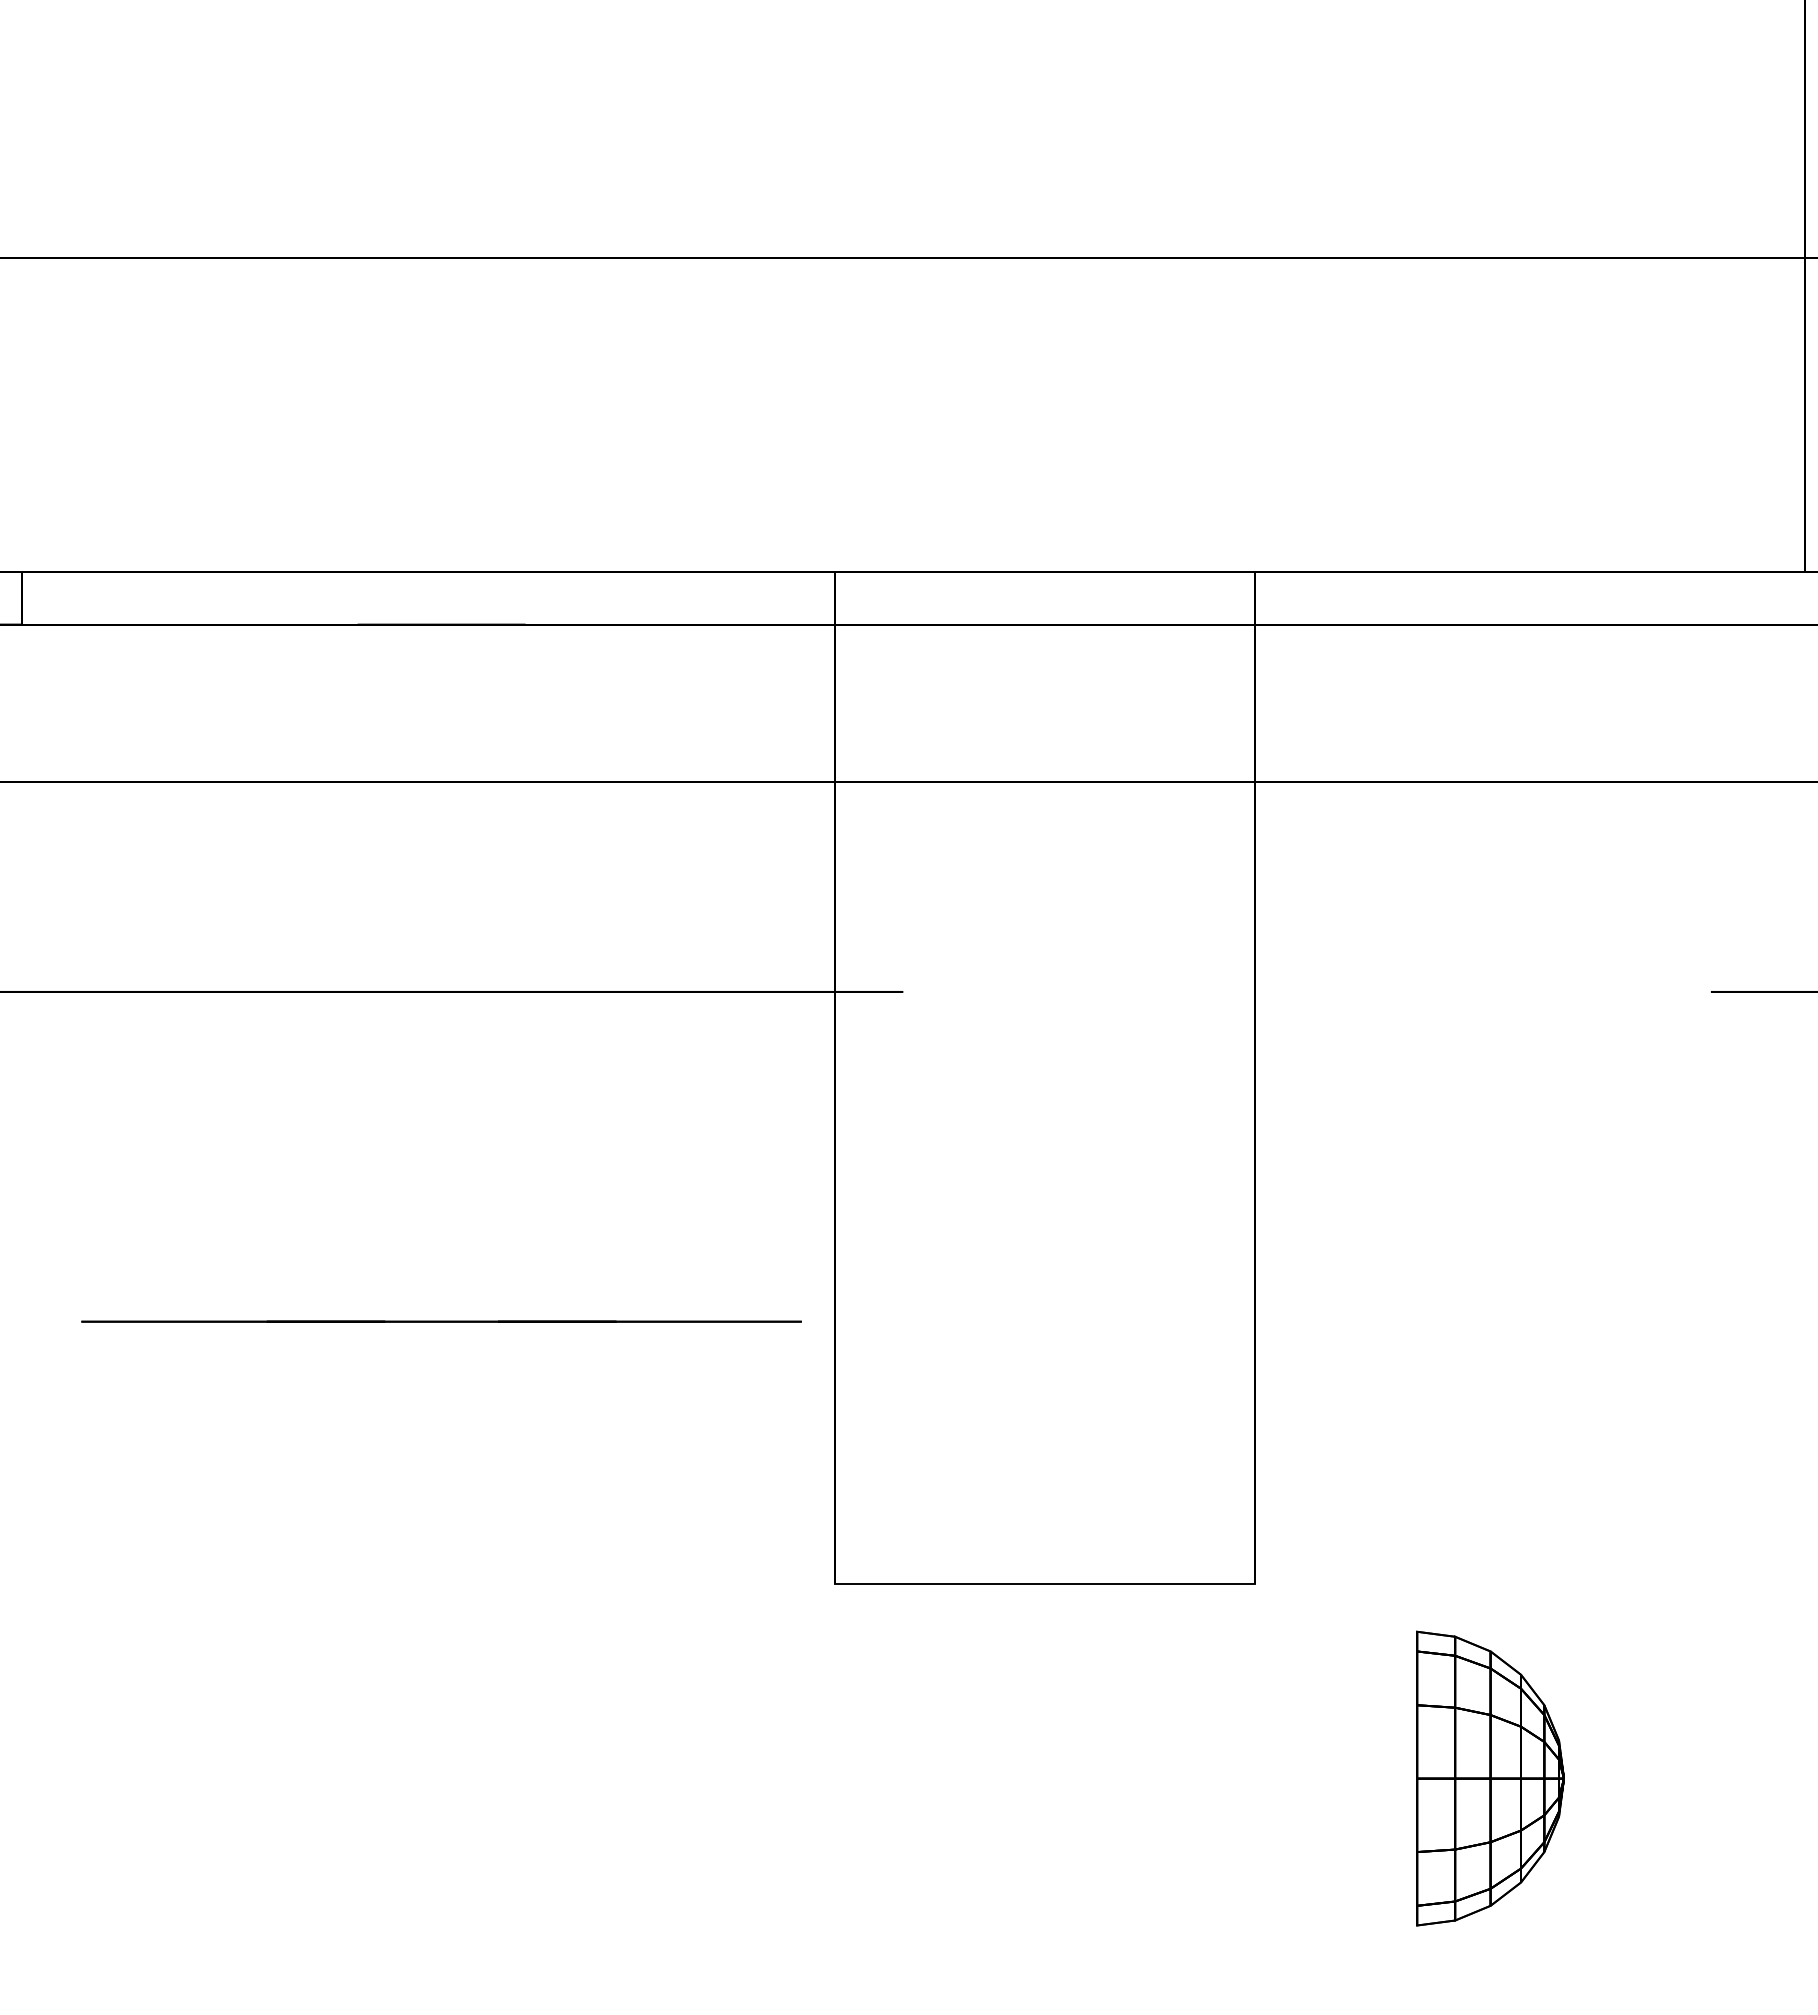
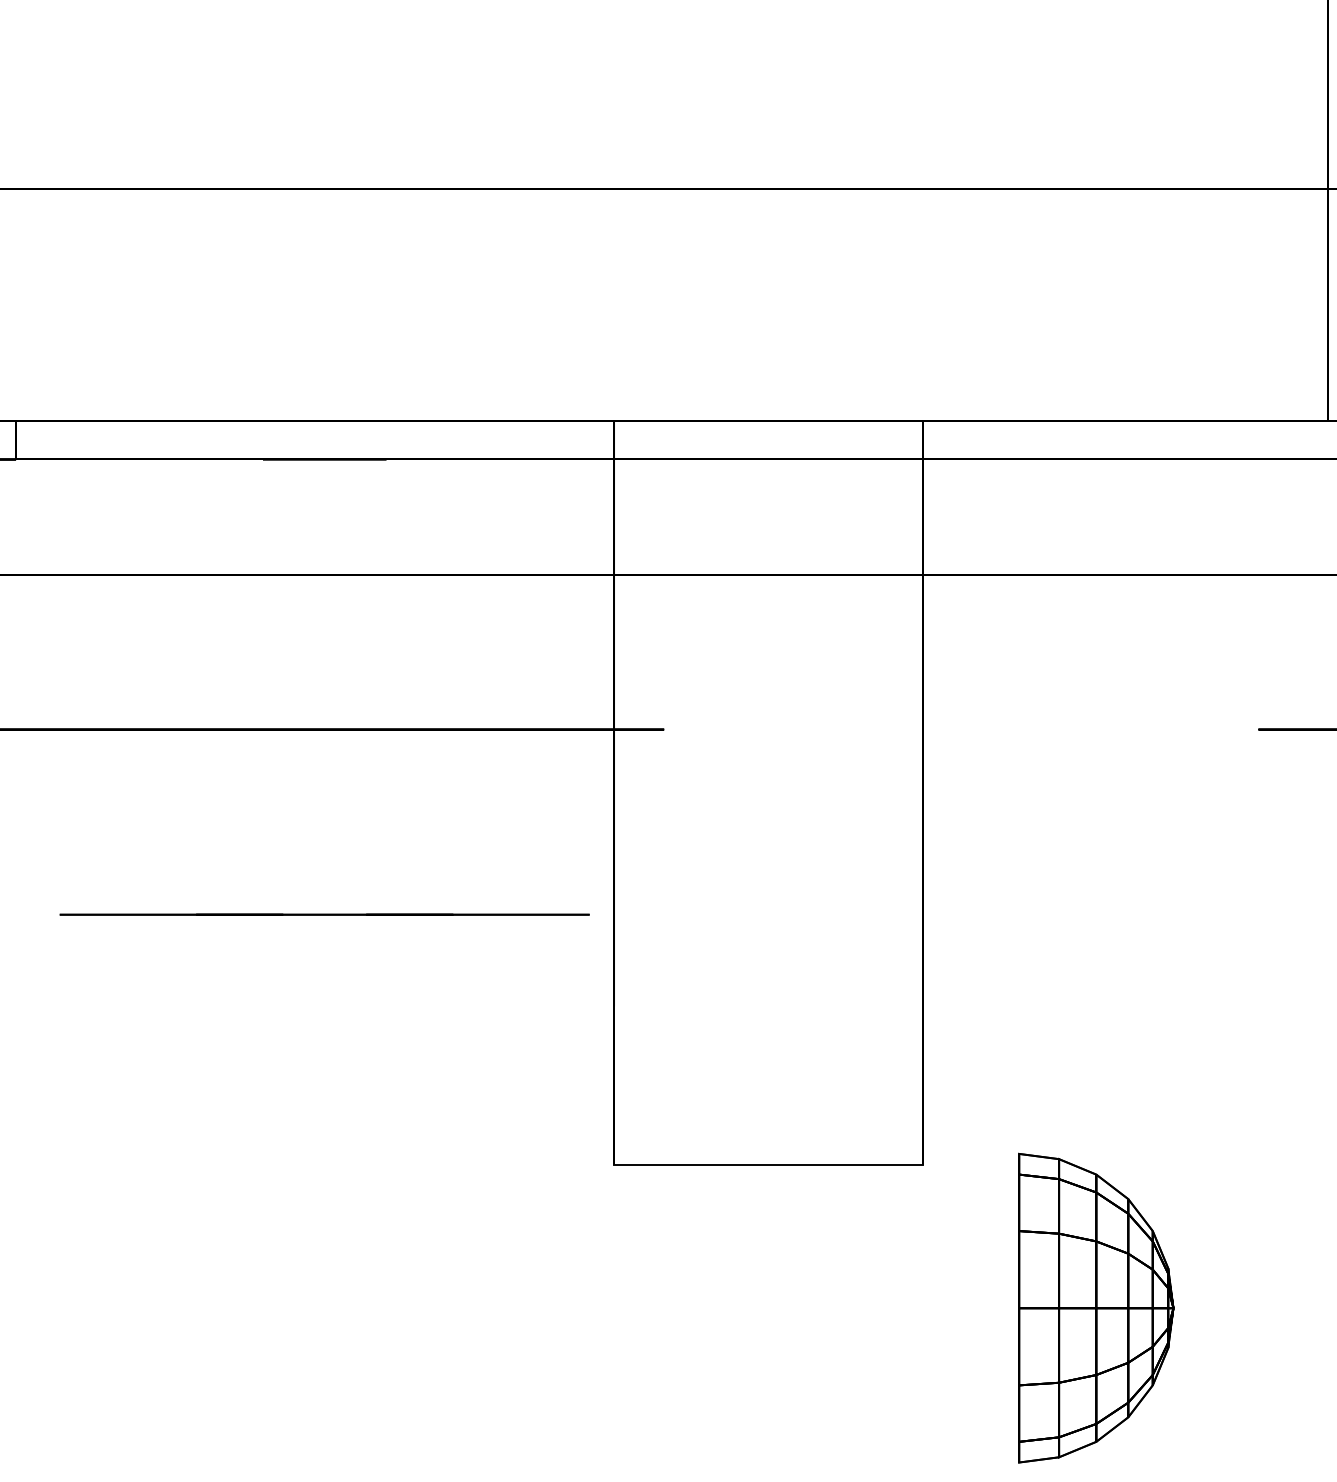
line: (441, 1321) -> (324, 914), moved
part: (1490, 1778) -> (1096, 1308), size x1.43

